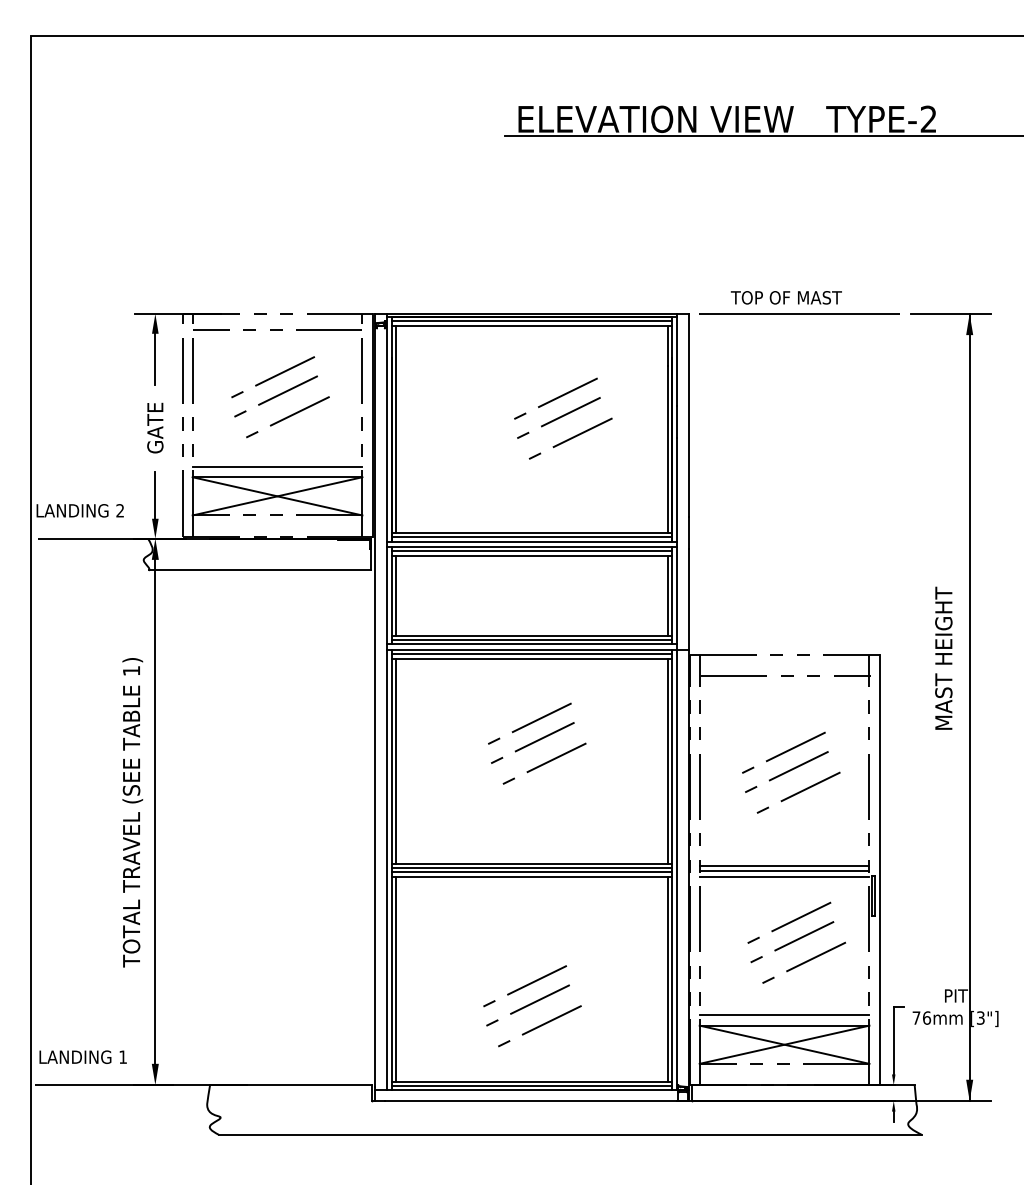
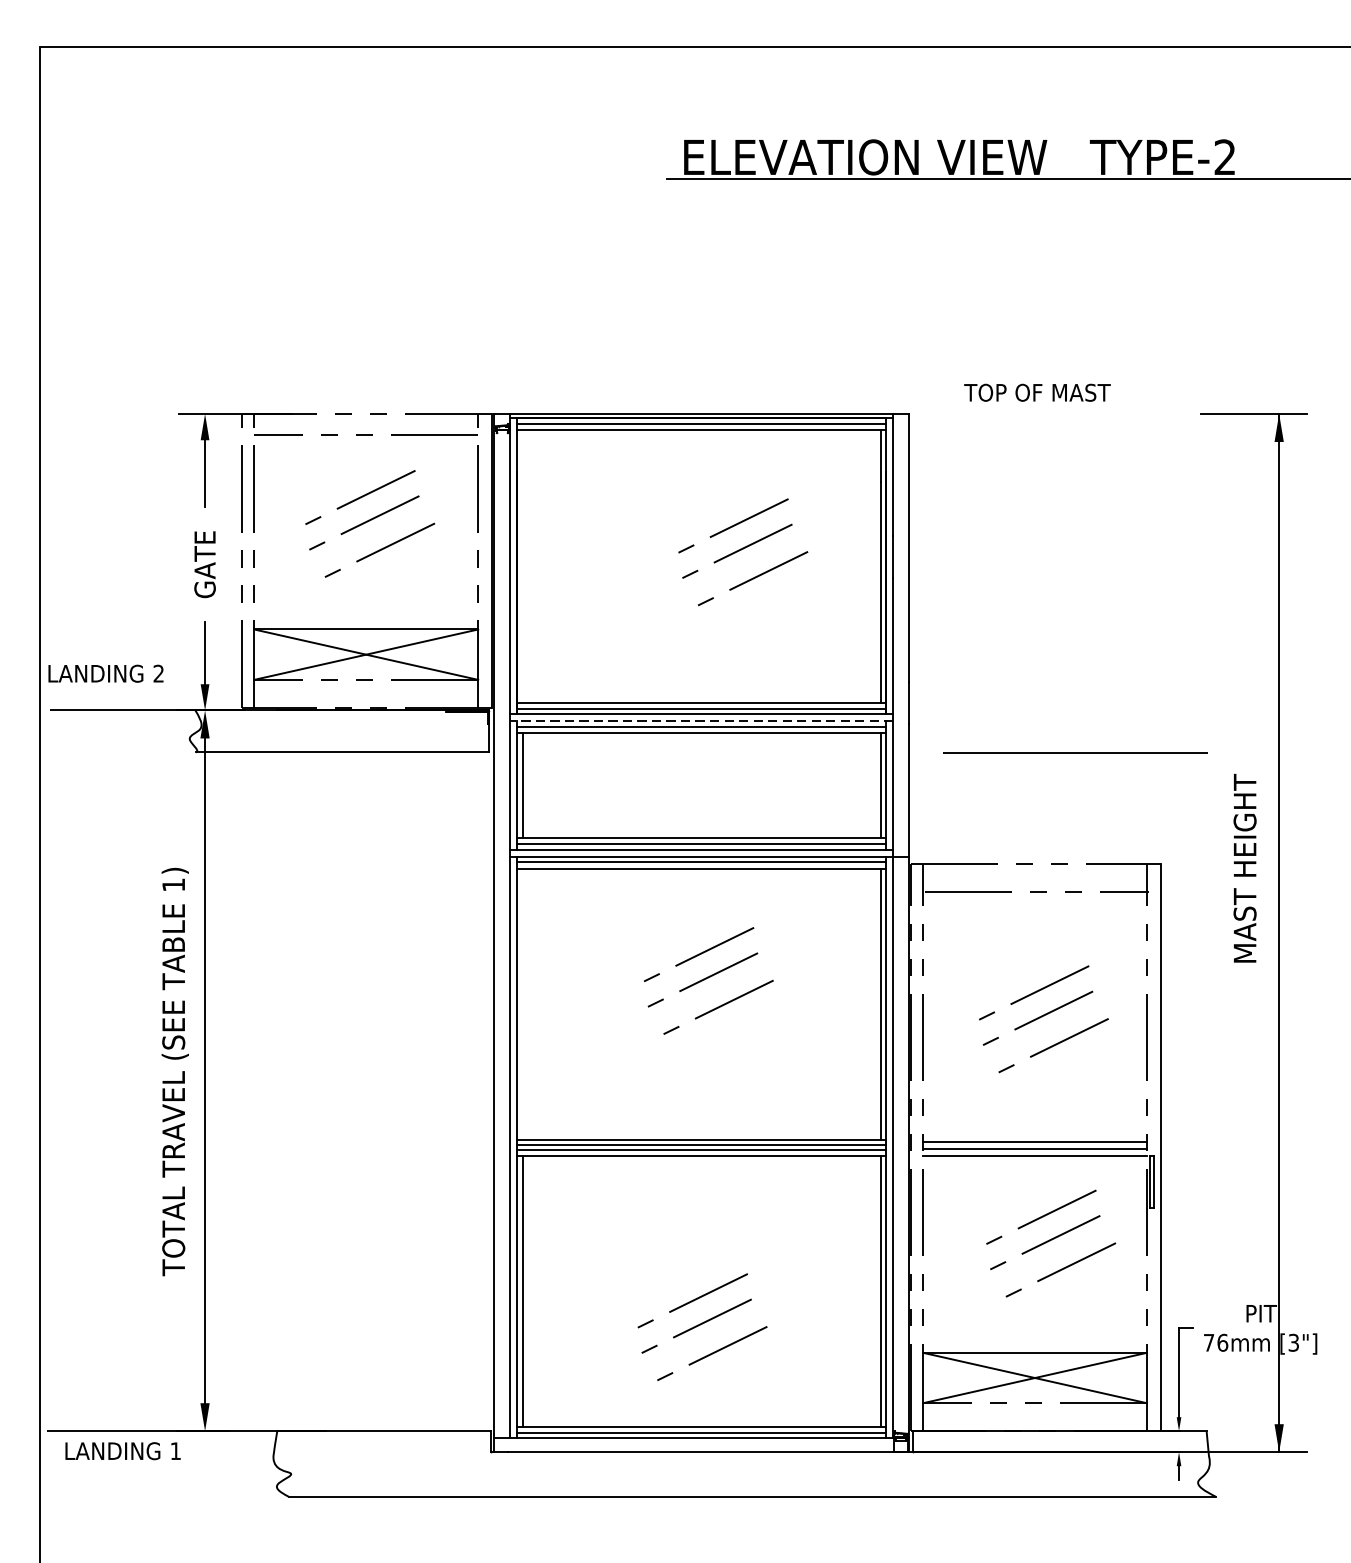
line: (799, 313) -> (1075, 752), moved
line: (396, 429) -> (523, 566), removed
line: (277, 466) -> (366, 615), removed
line: (531, 546) -> (701, 720), solid -> dashed
line: (396, 760) -> (523, 1003), removed
line: (784, 1015) -> (1034, 1339), removed
text: (82, 1056) -> (122, 1450), moved

